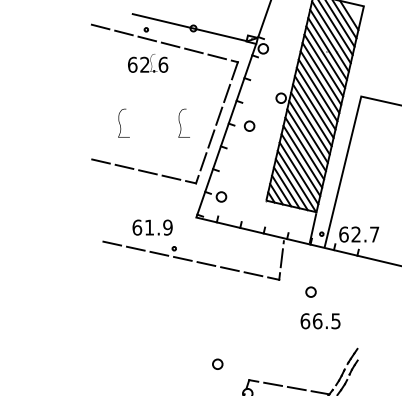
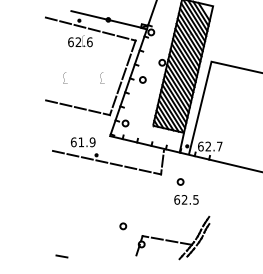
part: (123, 122) -> (65, 77), size x0.62
part: (183, 122) -> (102, 77), size x0.62
text: (317, 320) -> (184, 199), 66.5 -> 62.5

